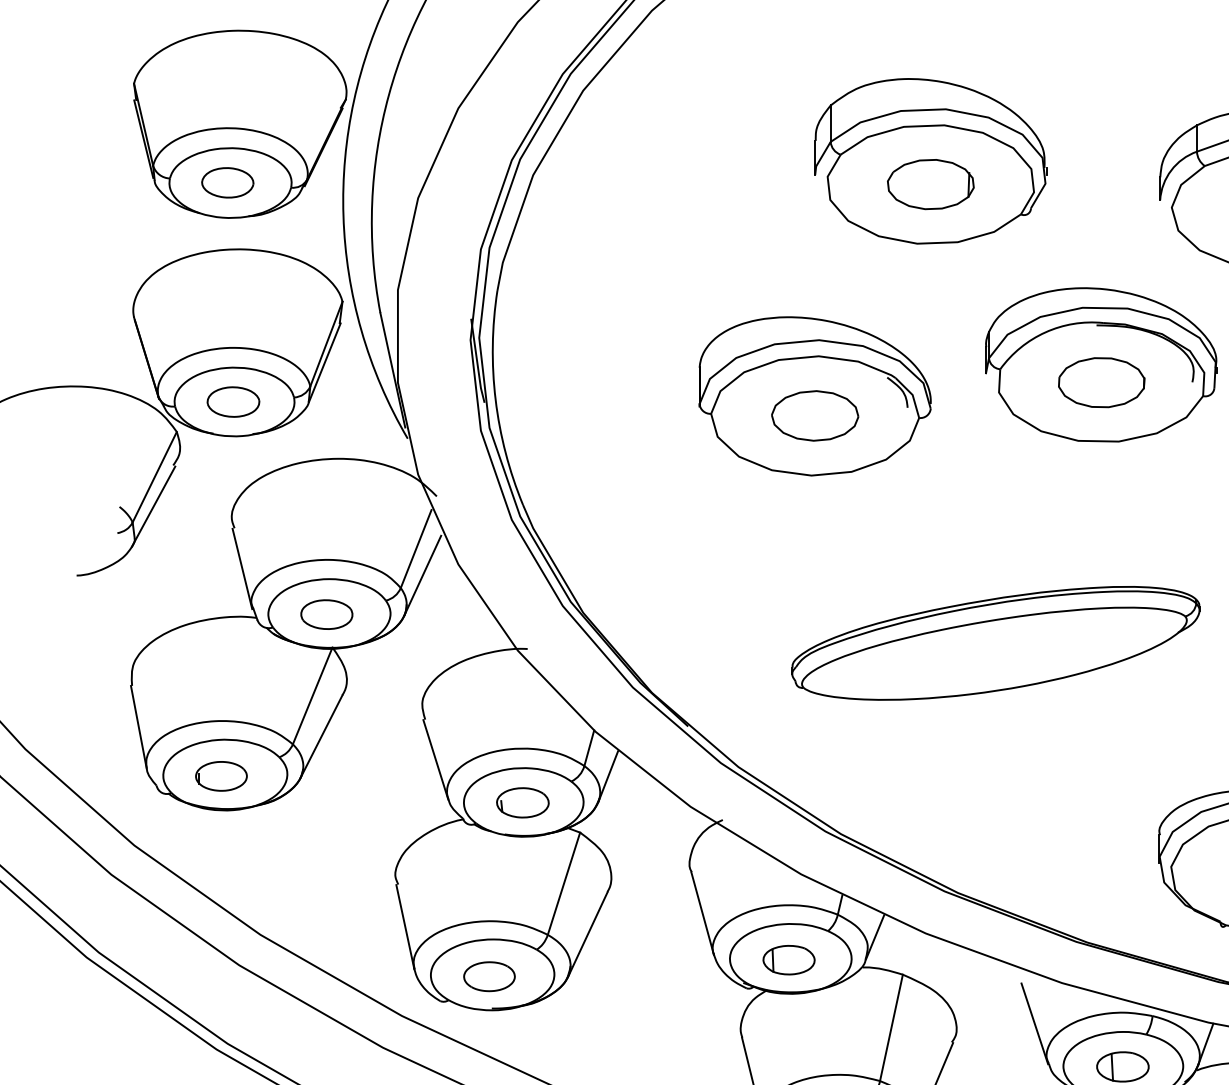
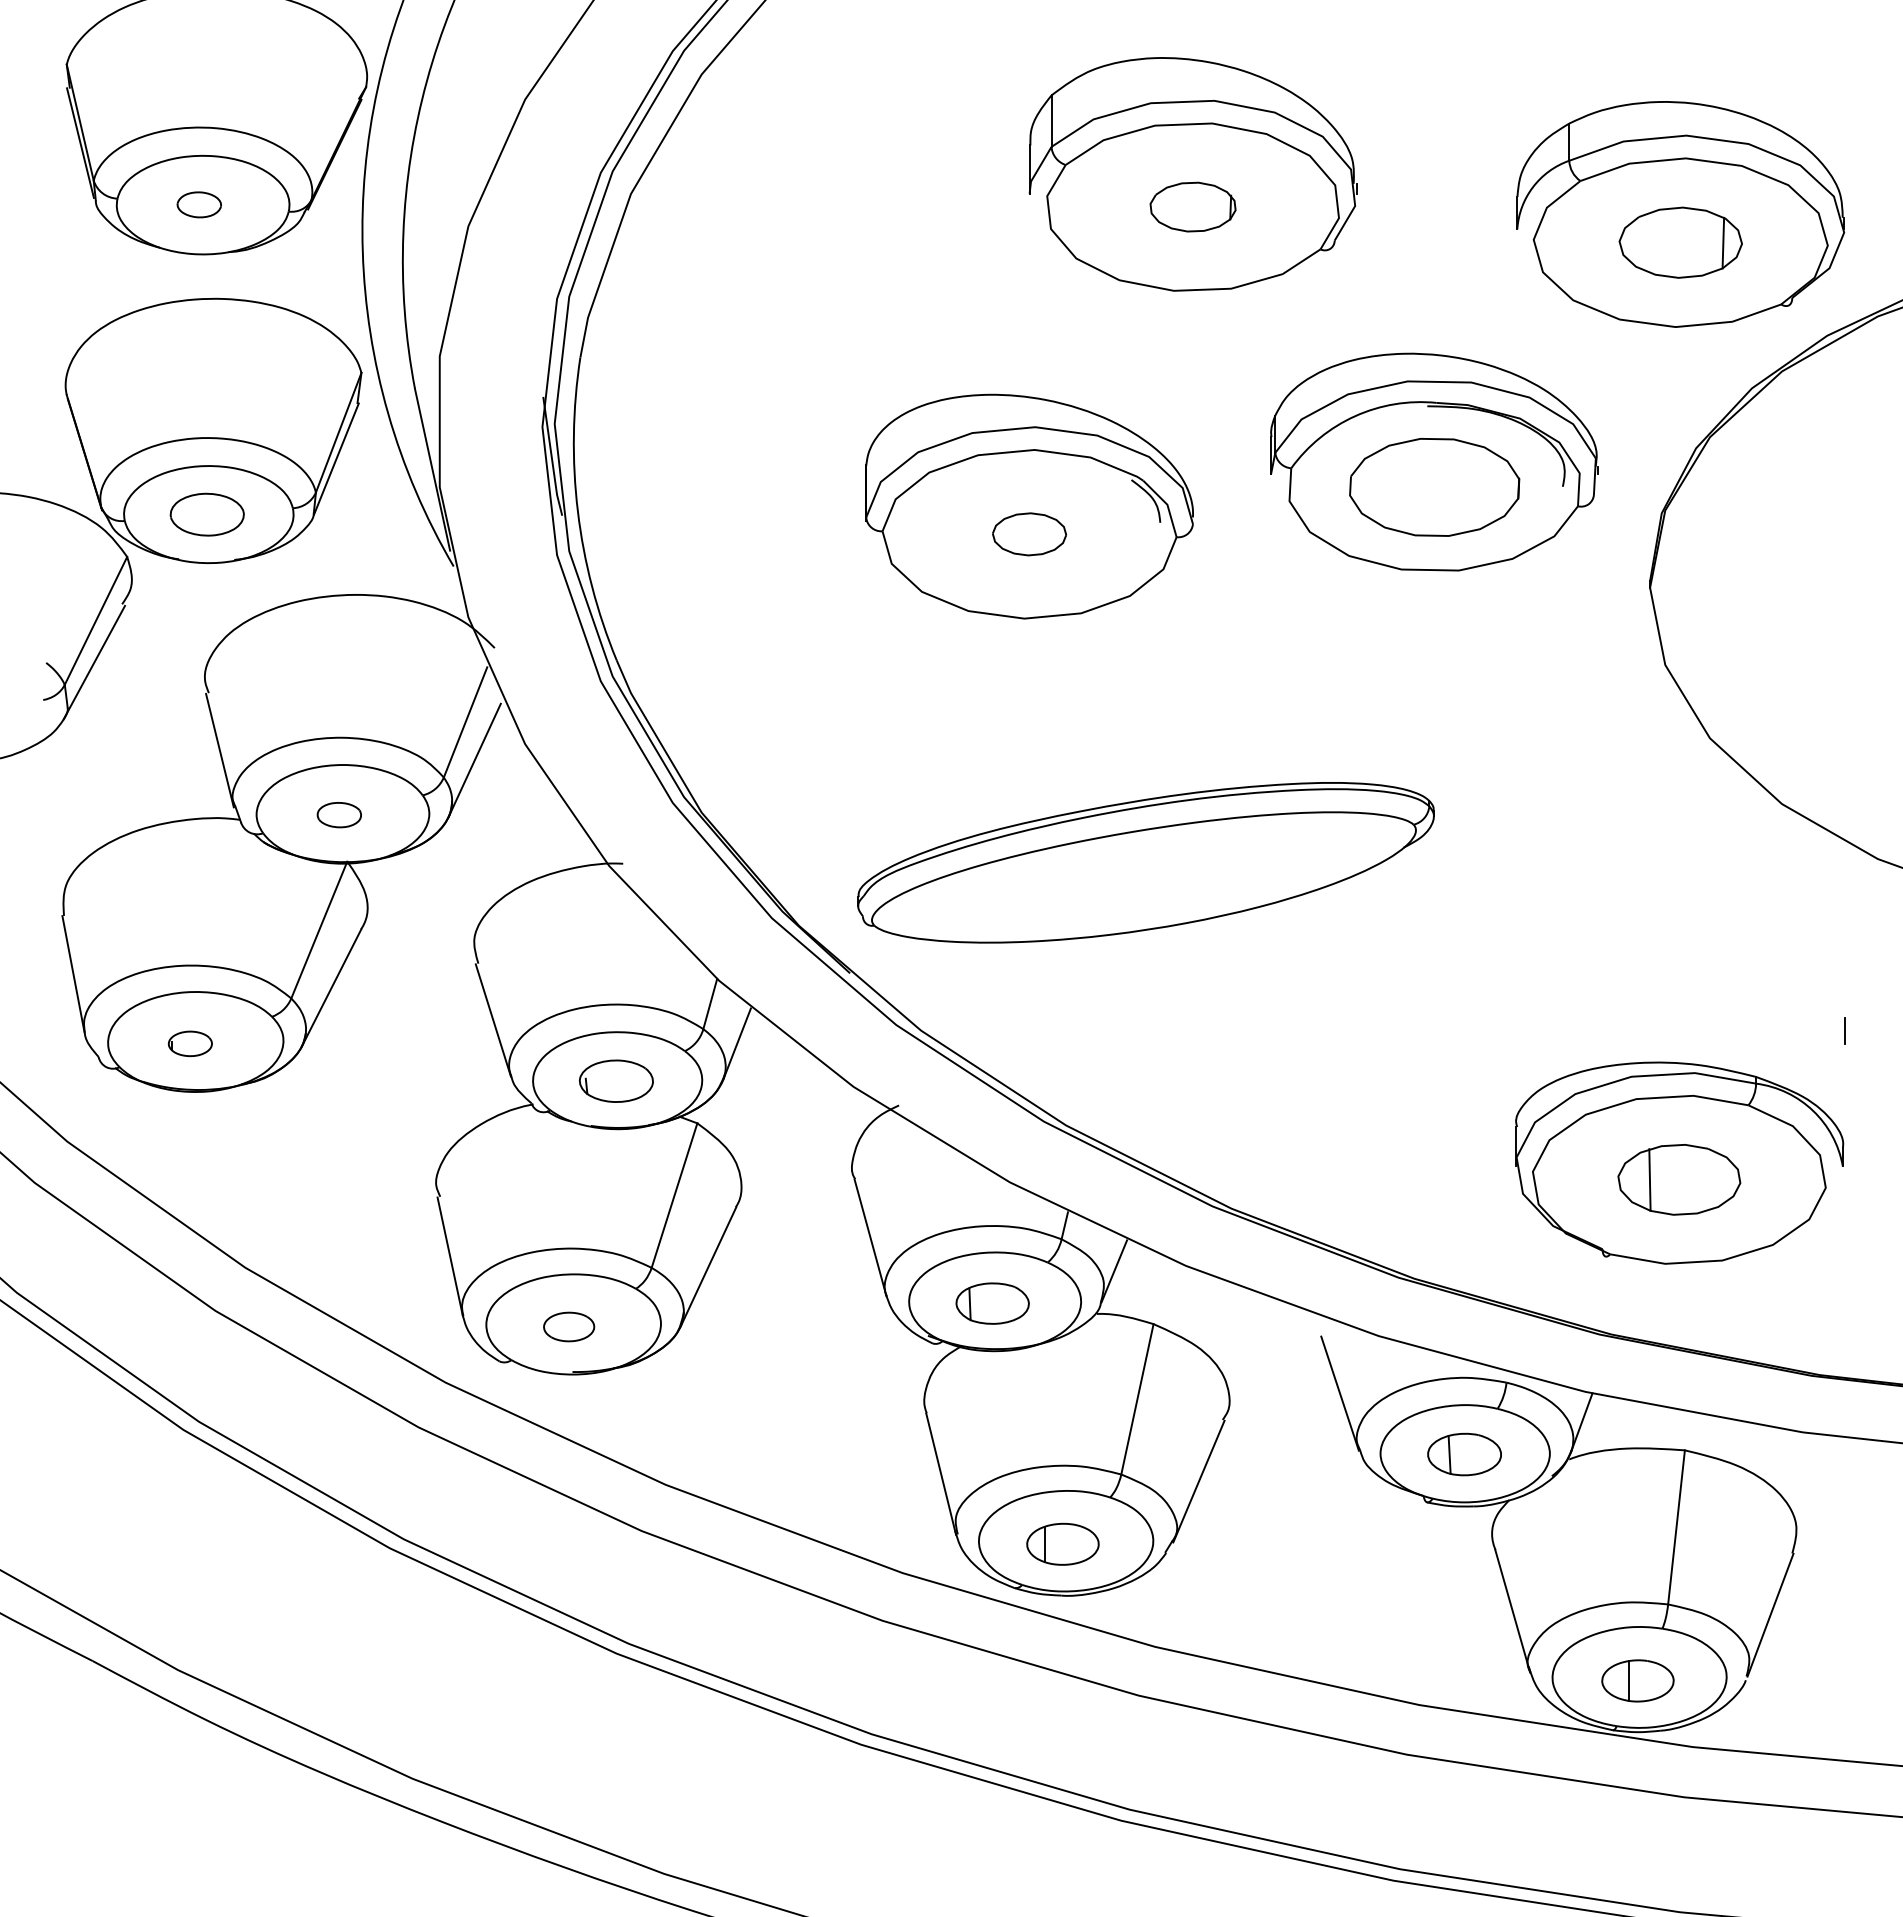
part: (227, 182) -> (199, 204), size x0.6
part: (930, 184) -> (1192, 206), size x0.7
part: (1101, 382) -> (1434, 486), size x1.4
part: (815, 416) -> (1029, 534), size x0.6
part: (327, 614) -> (339, 814), size x0.6
part: (995, 643) -> (1145, 862), moved
part: (221, 776) -> (190, 1043), size x0.6
part: (489, 976) -> (568, 1326), size x0.7

